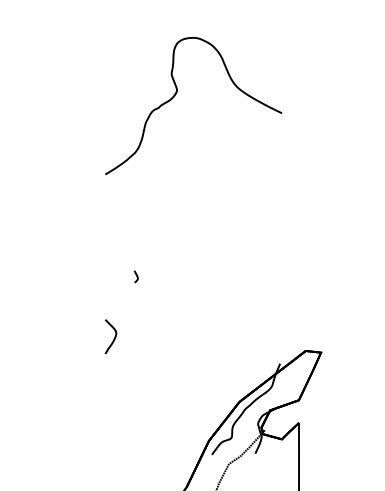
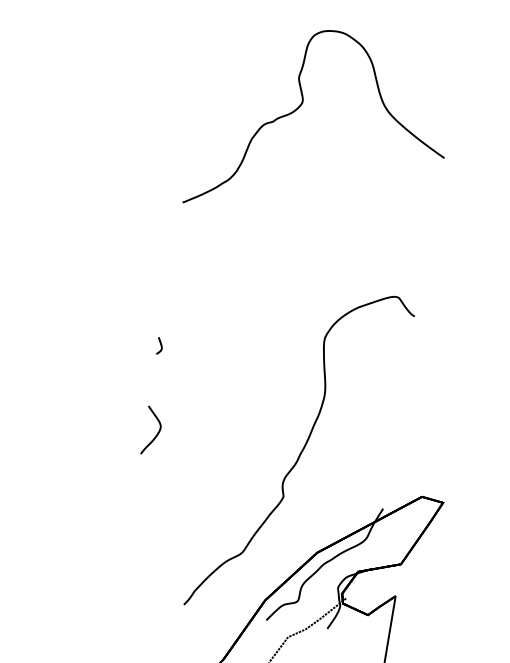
curve: (135, 275) -> (159, 344), moved
curve: (216, 333) -> (301, 451), added

